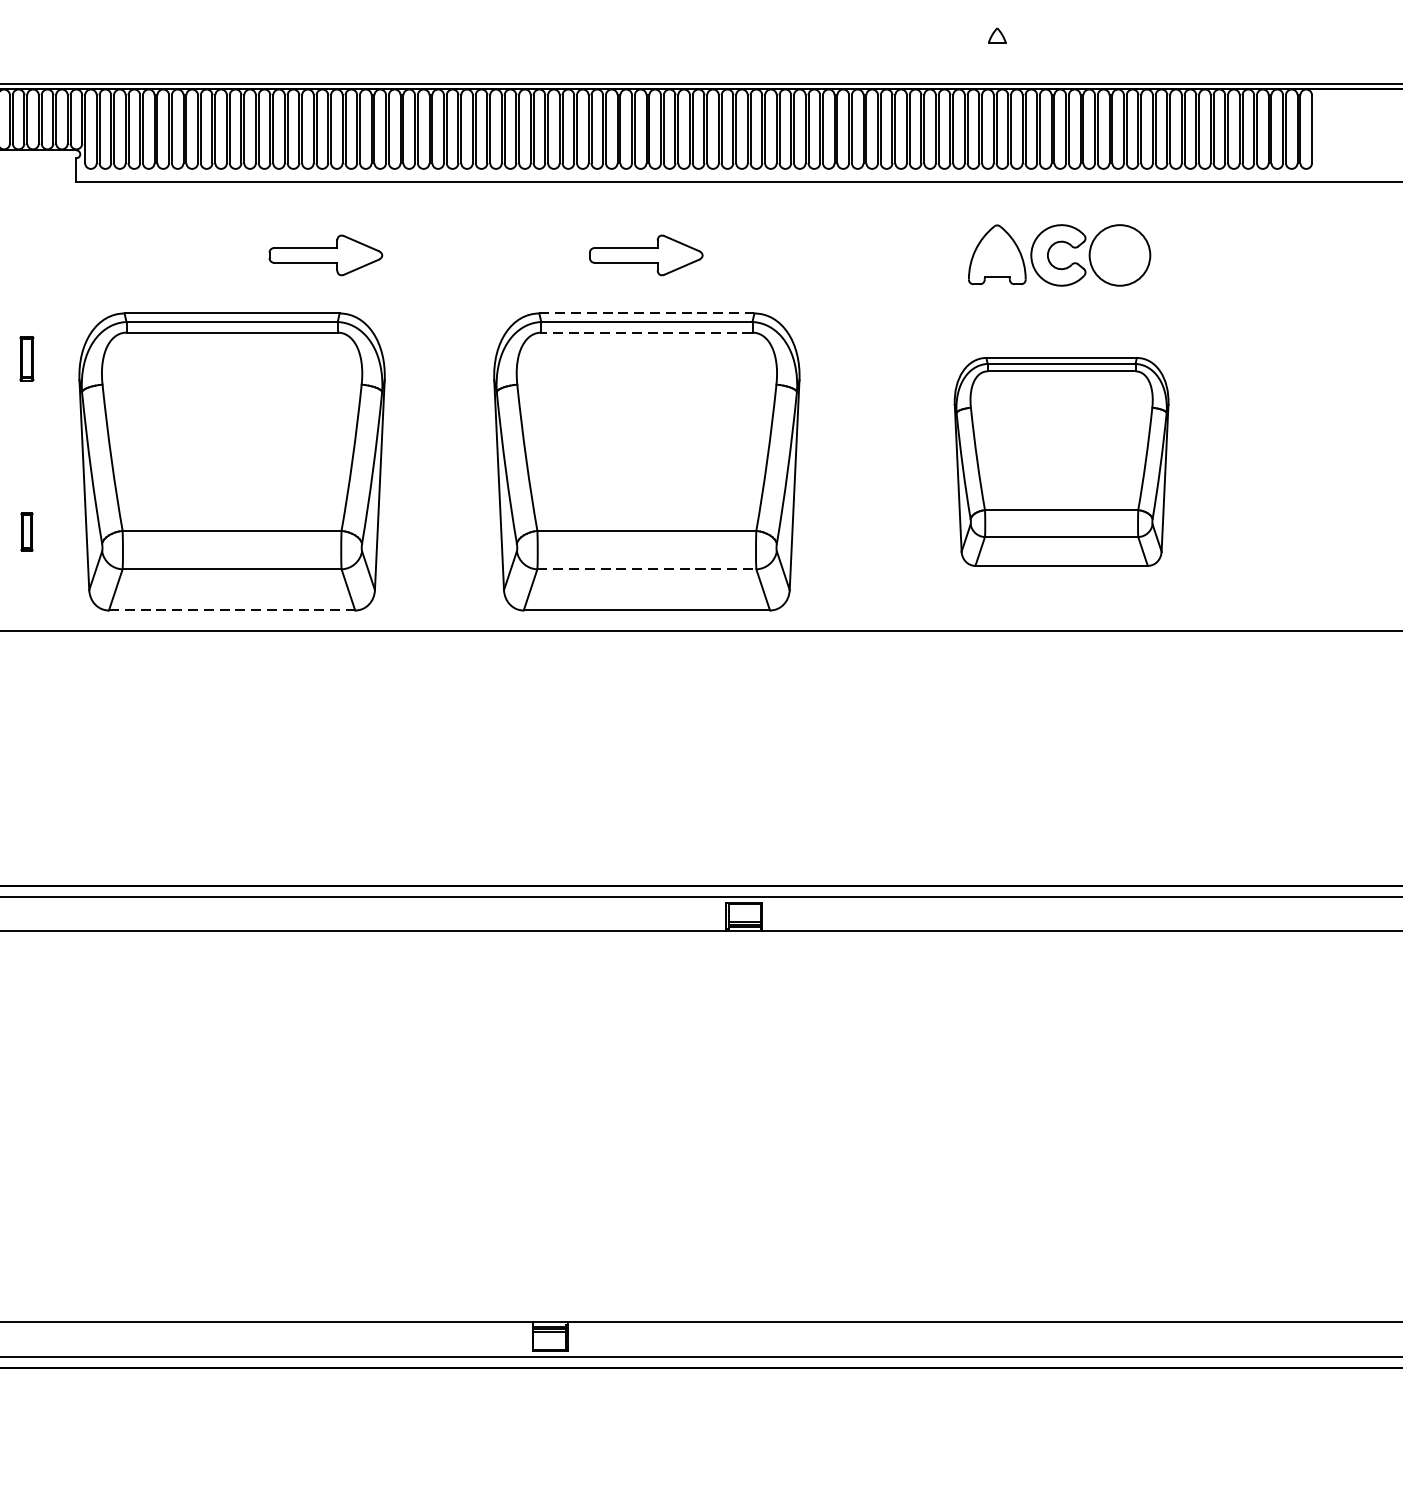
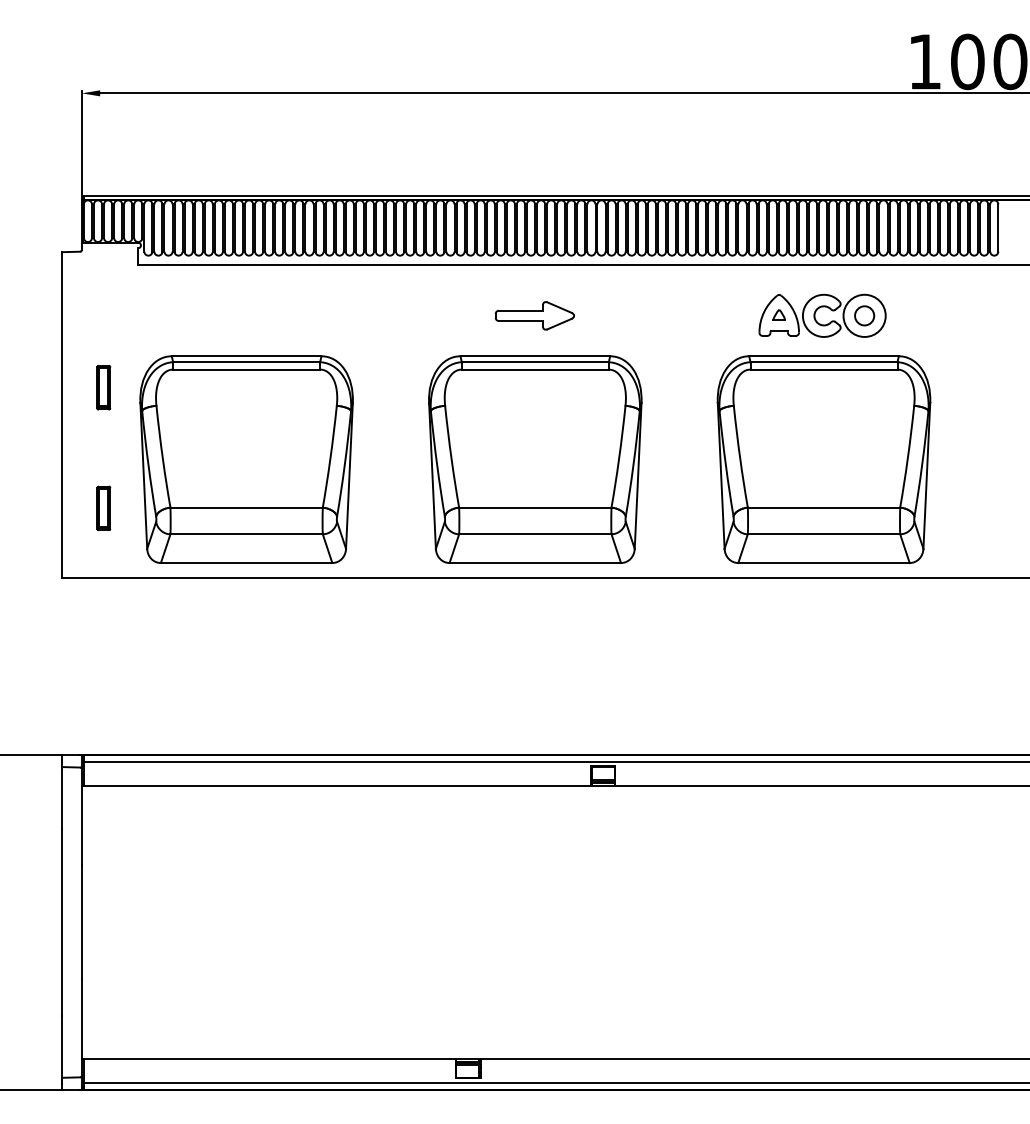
part: (996, 35) -> (778, 314), moved
part: (325, 254) -> (311, 315), removed
circle: (1119, 254) -> (864, 315), added
line: (647, 313) -> (535, 356), dashed -> solid
line: (647, 332) -> (535, 369), dashed -> solid
part: (26, 358) -> (103, 387), size x1.43
part: (1060, 461) -> (823, 459), size x1.43
part: (26, 532) -> (103, 508), size x1.67
line: (647, 569) -> (535, 534), dashed -> solid
line: (231, 611) -> (246, 563), dashed -> solid

